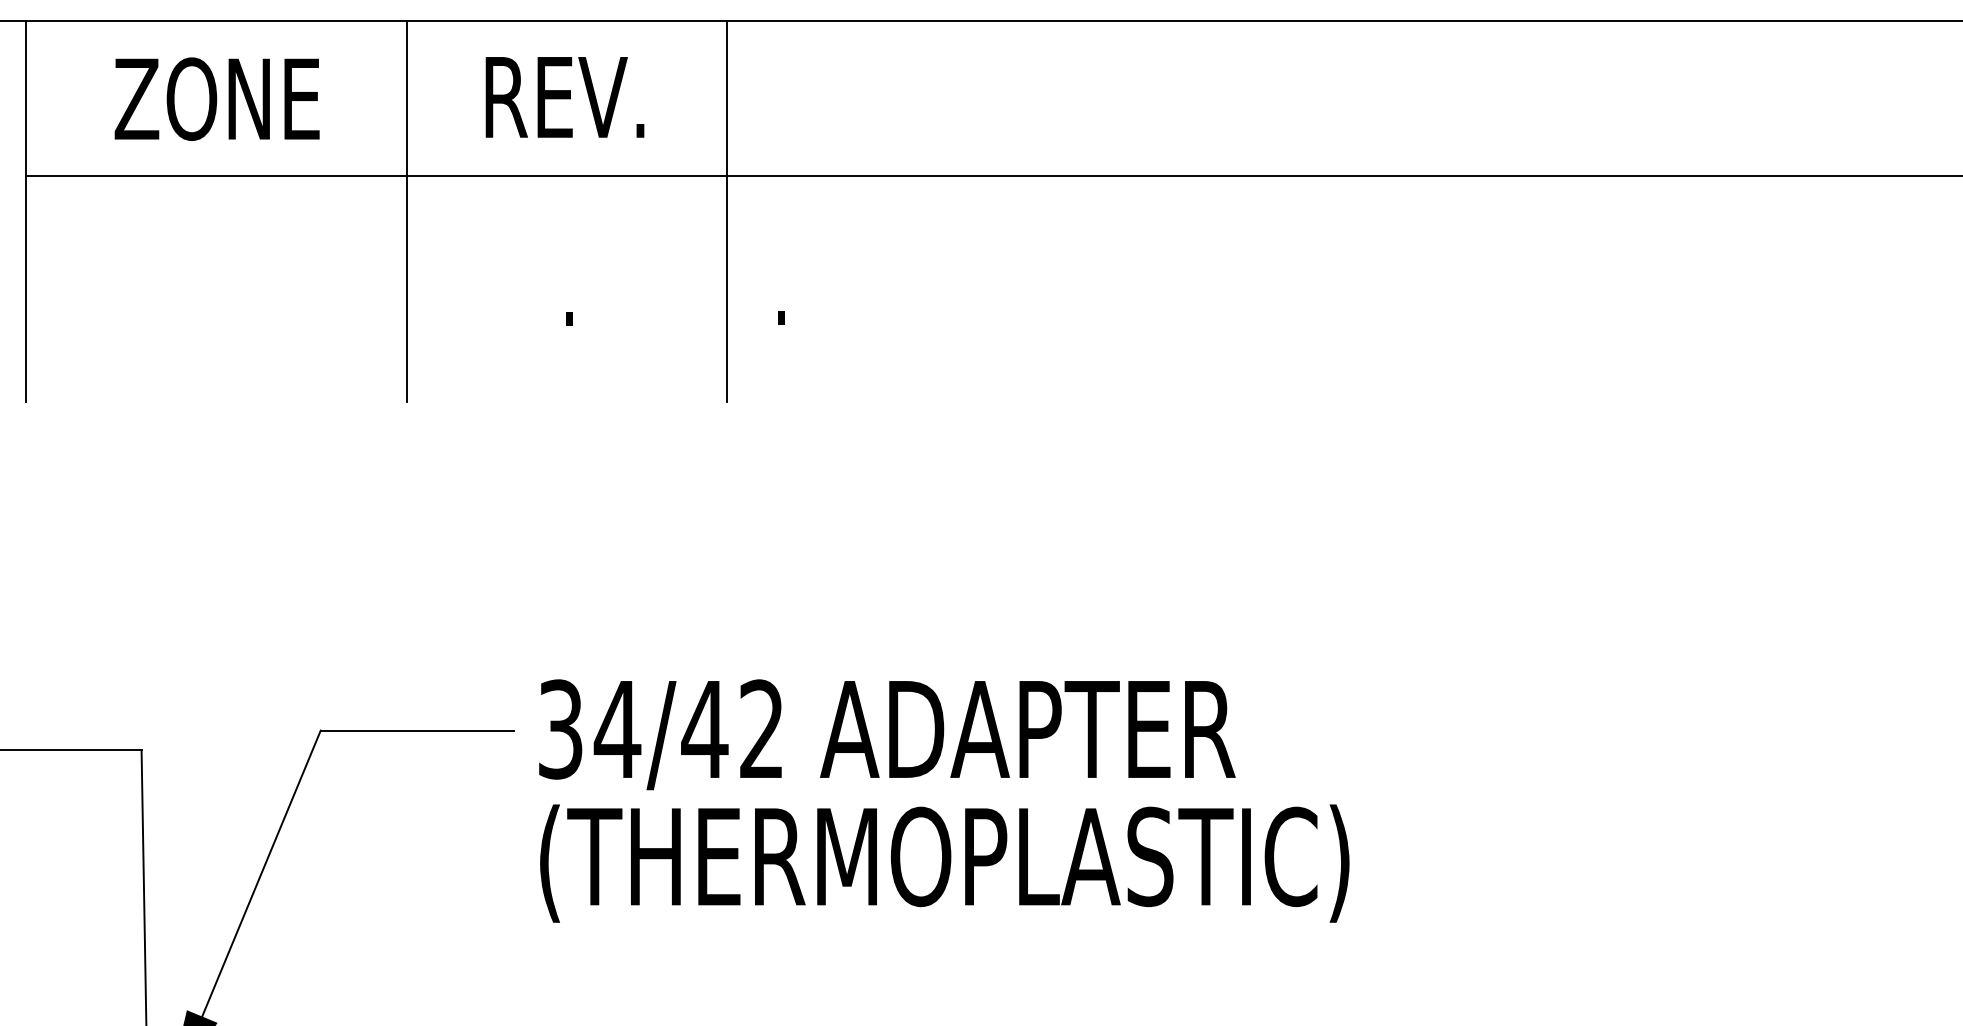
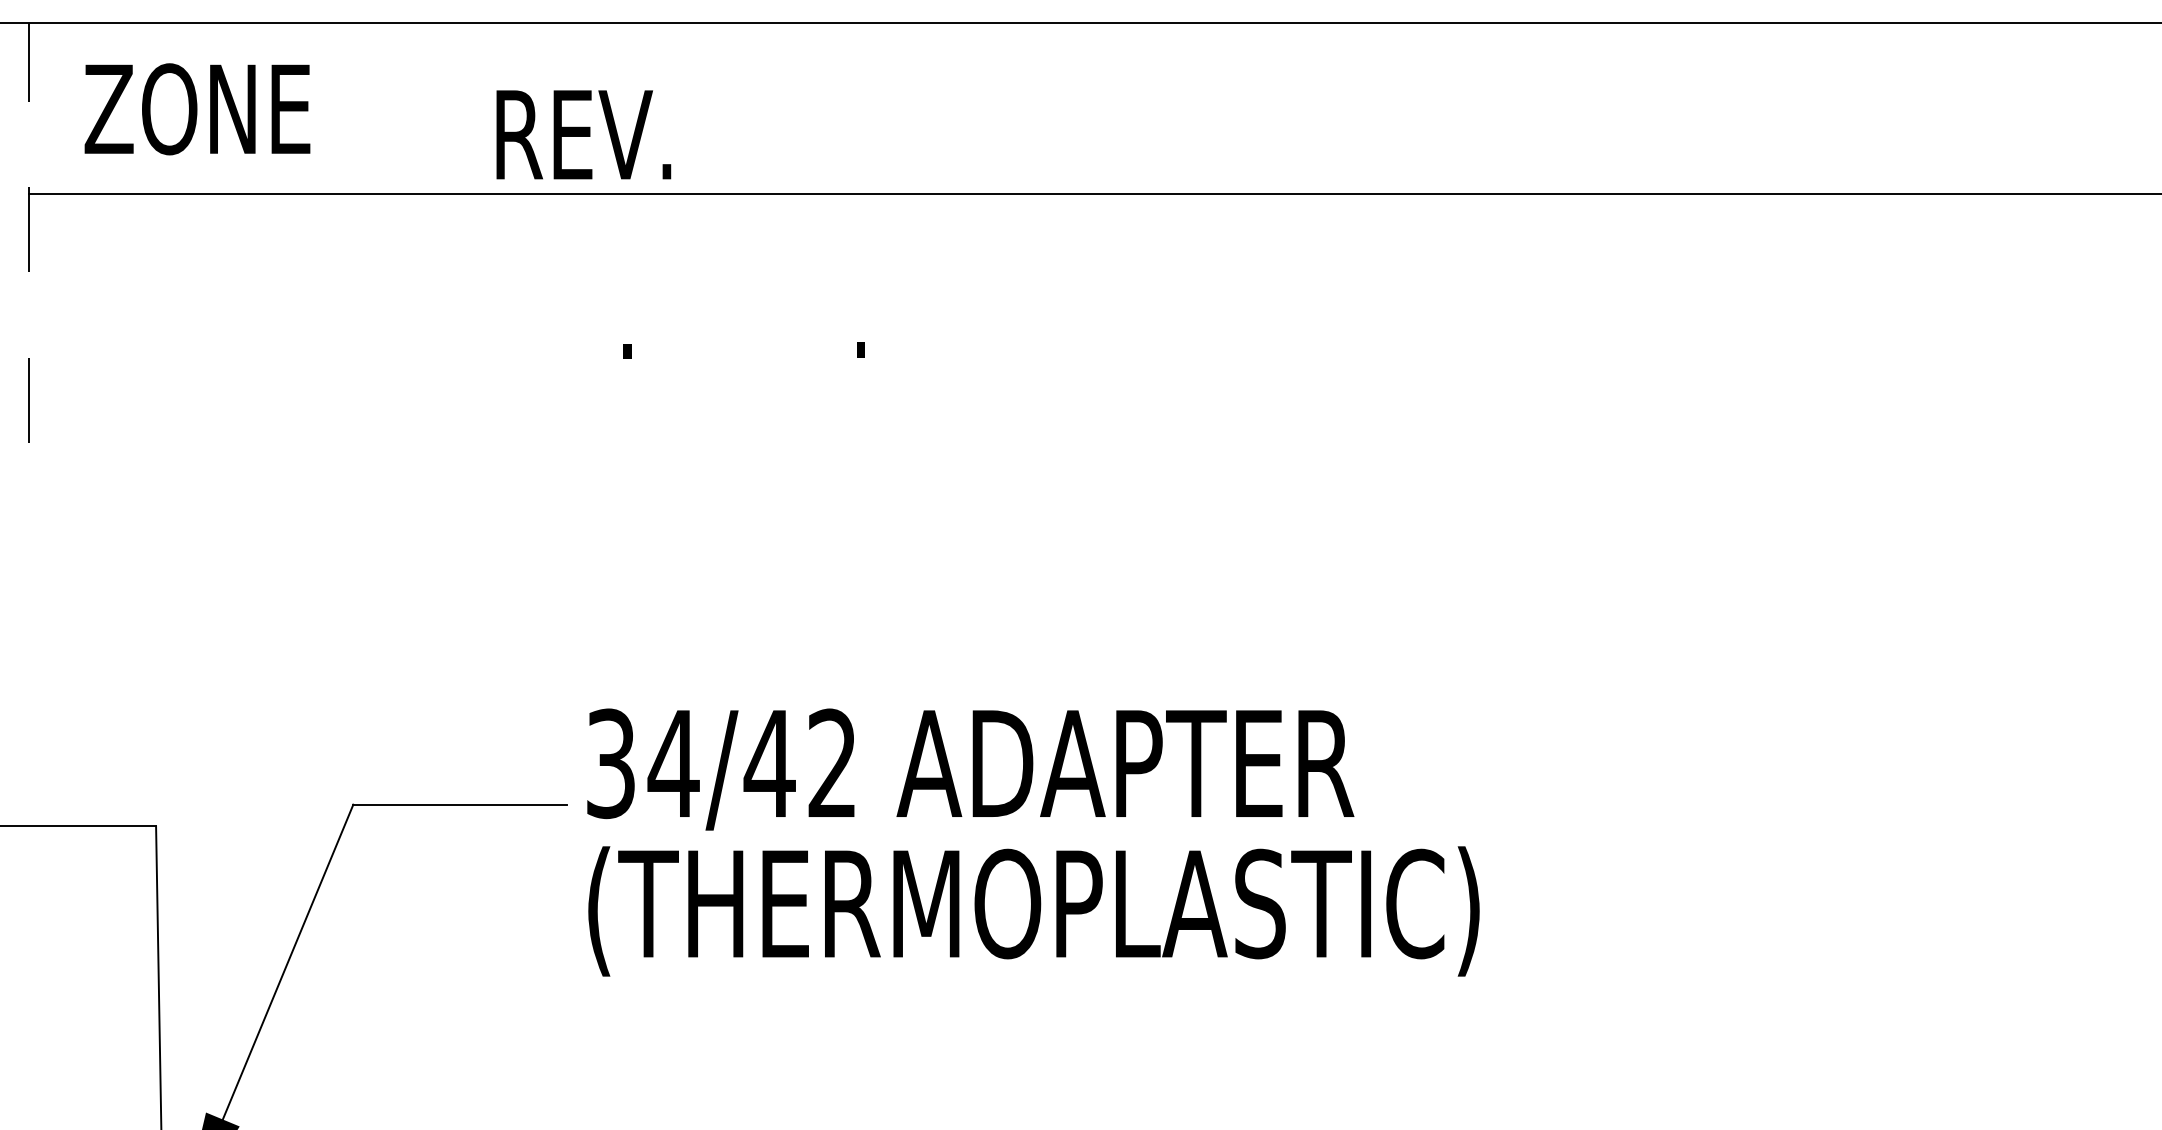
text: (564, 97) -> (583, 134), moved
text: (216, 98) -> (196, 108), moved
line: (25, 211) -> (28, 232), solid -> dashed
line: (407, 211) -> (448, 232), removed
line: (727, 211) -> (801, 232), removed
text: (944, 800) -> (1033, 841), moved

